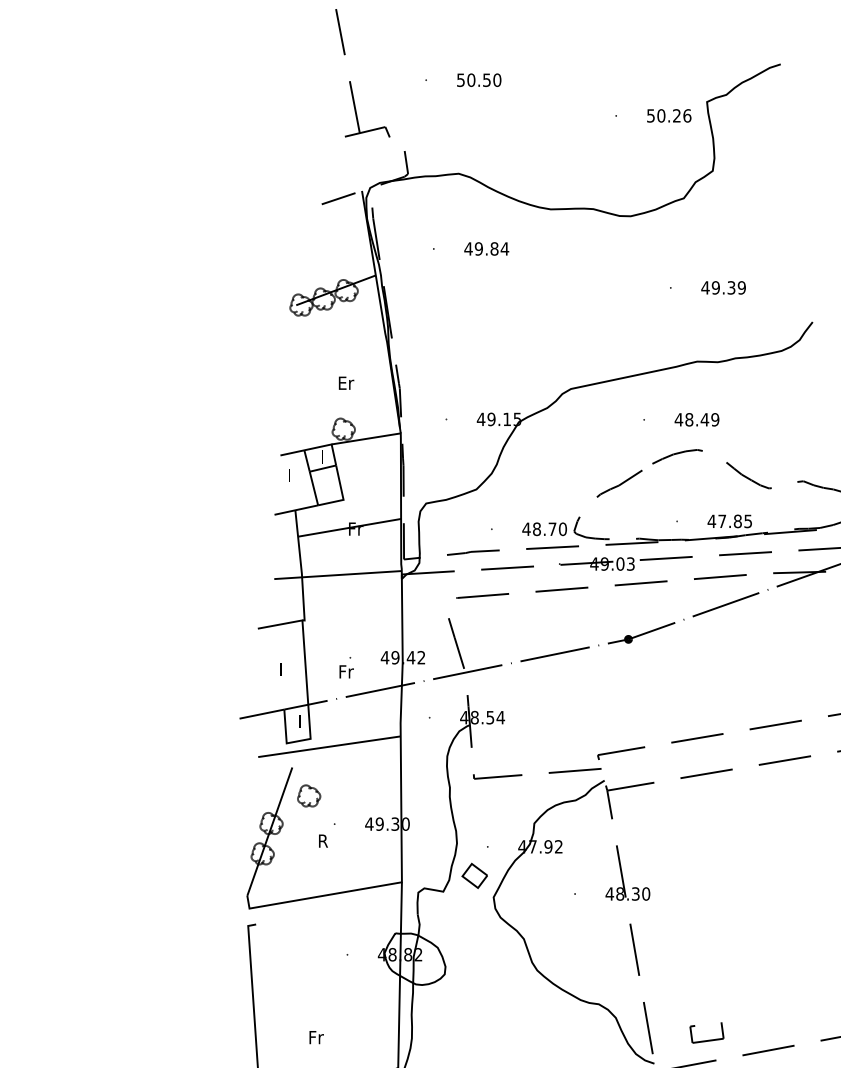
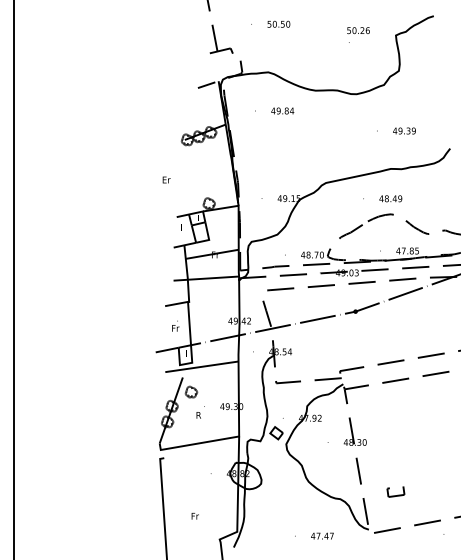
text: (669, 115) -> (358, 30), moved
text: (346, 382) -> (166, 179), moved
text: (346, 666) -> (175, 325), moved
part: (706, 1032) -> (395, 491), moved

